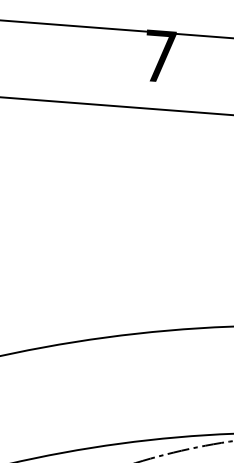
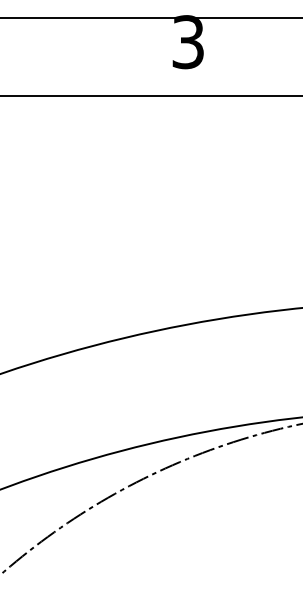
text: (159, 56) -> (187, 42), 7 -> 3

